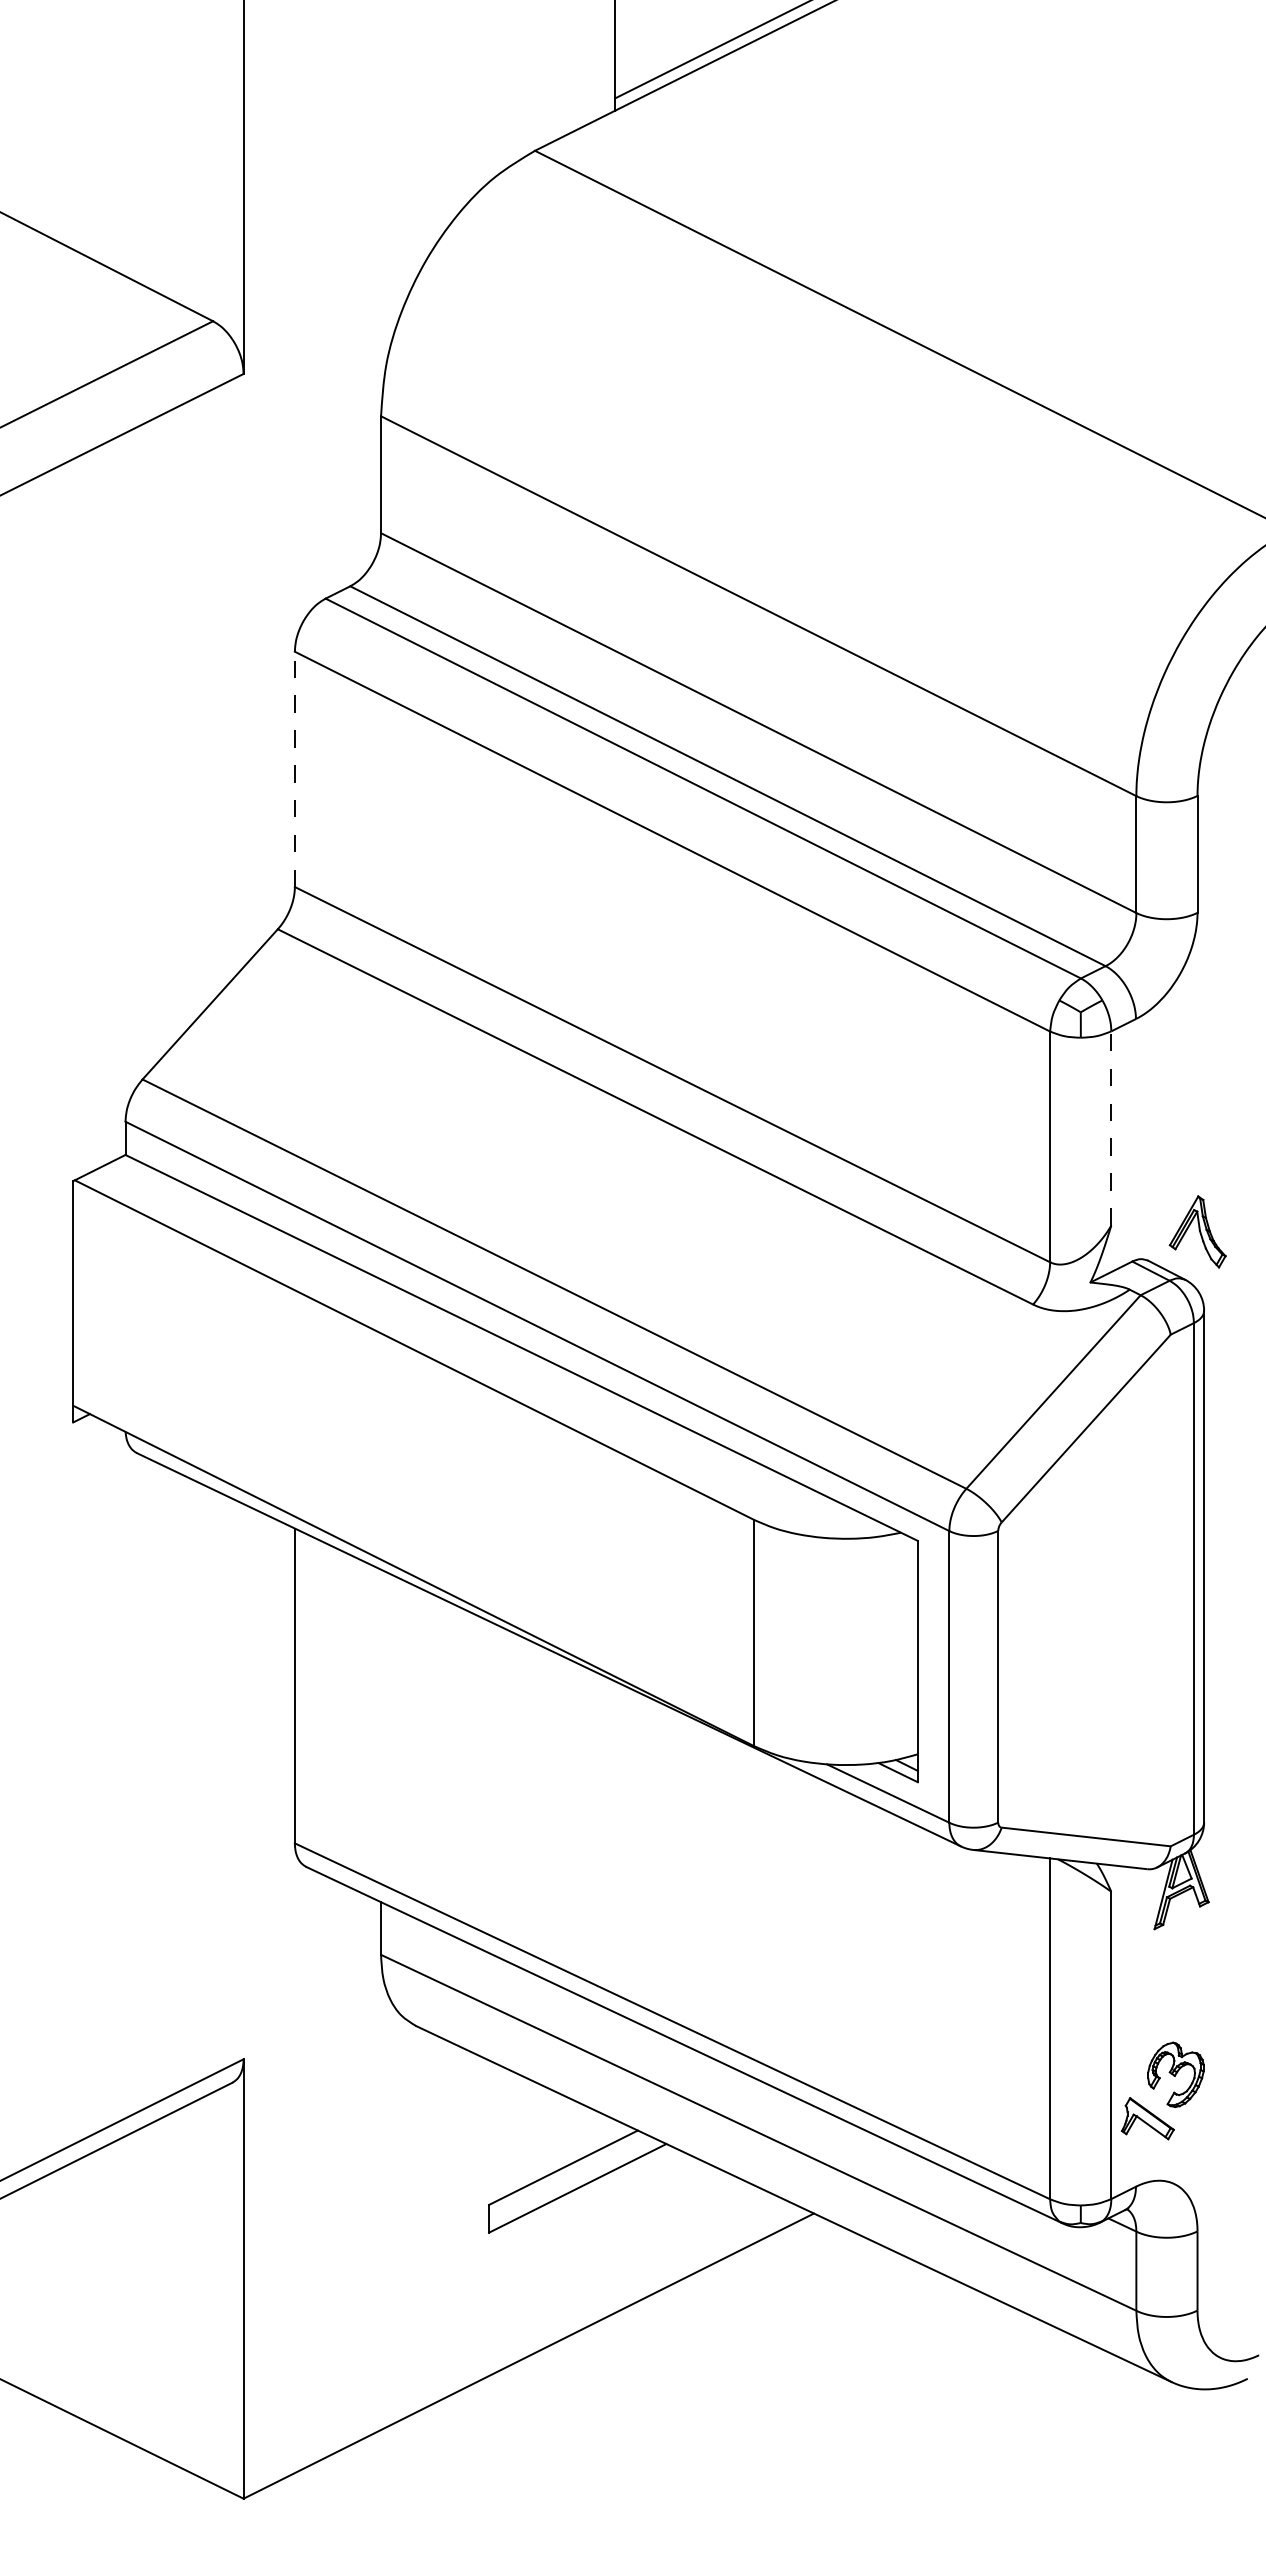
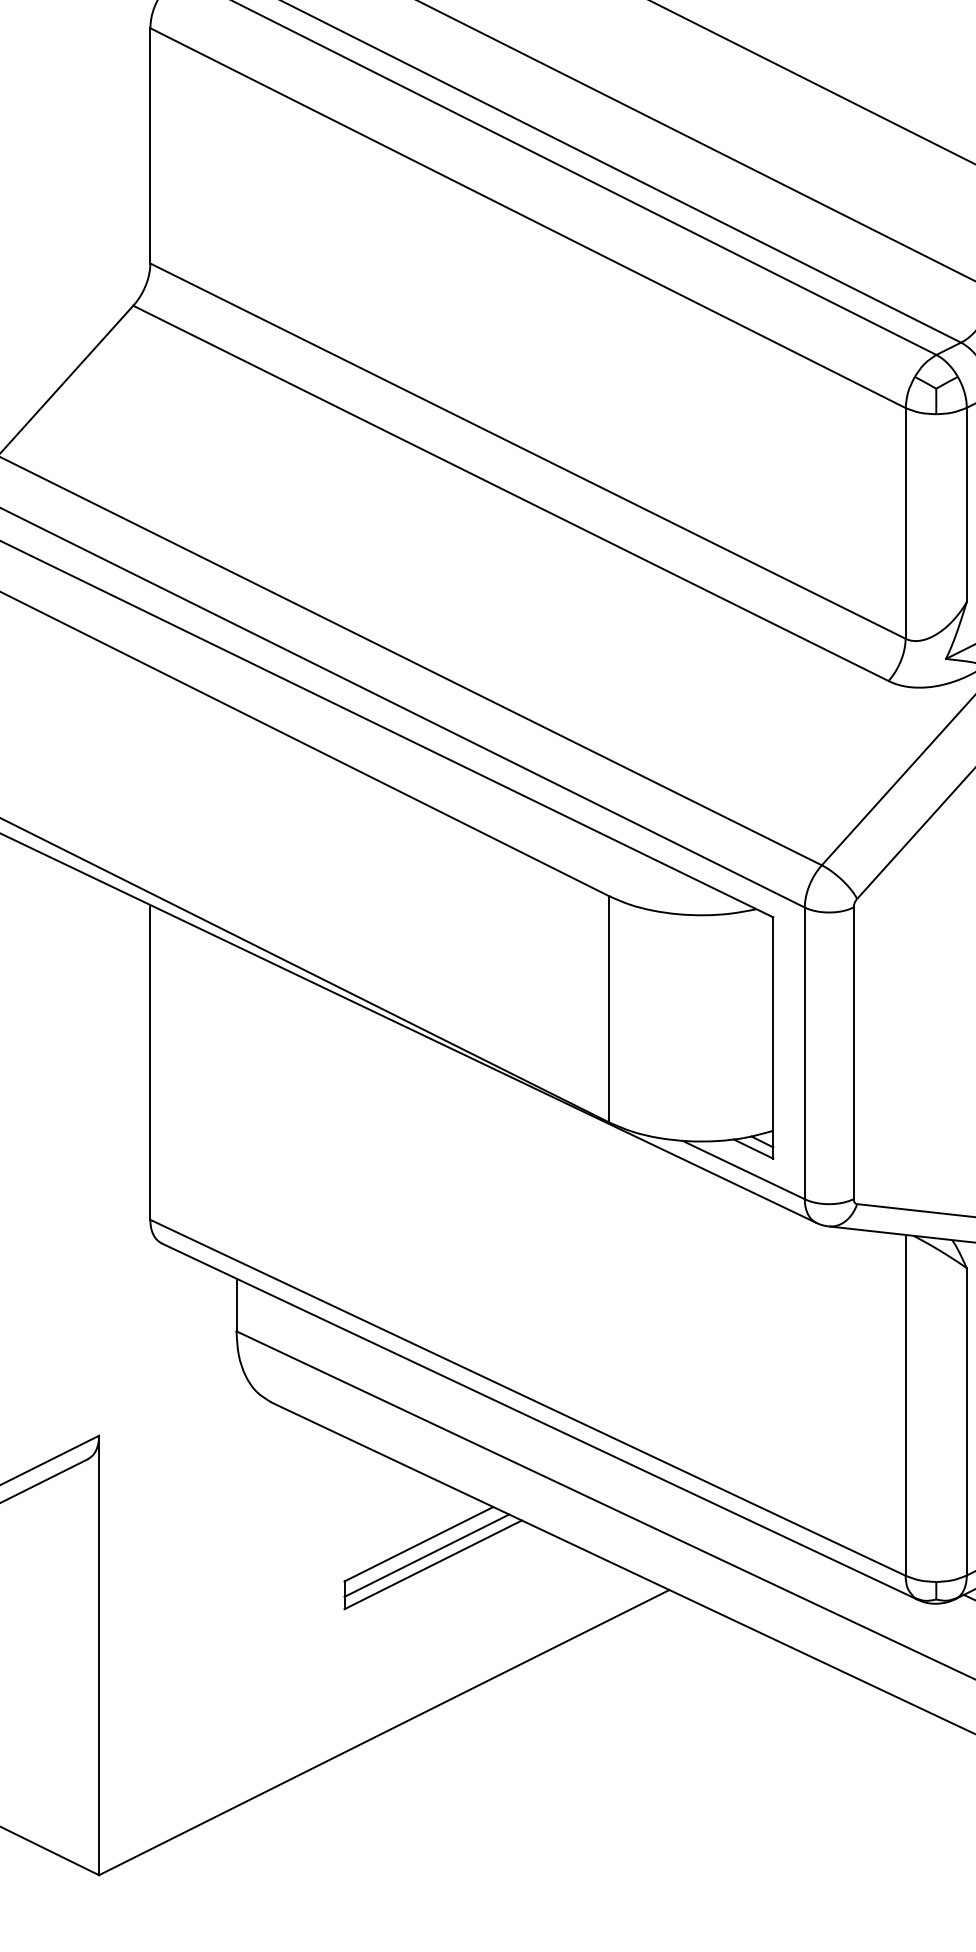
line: (294, 769) -> (149, 145), dashed -> solid
line: (1111, 1127) -> (966, 503), dashed -> solid
line: (571, 2179) -> (426, 1555), added

